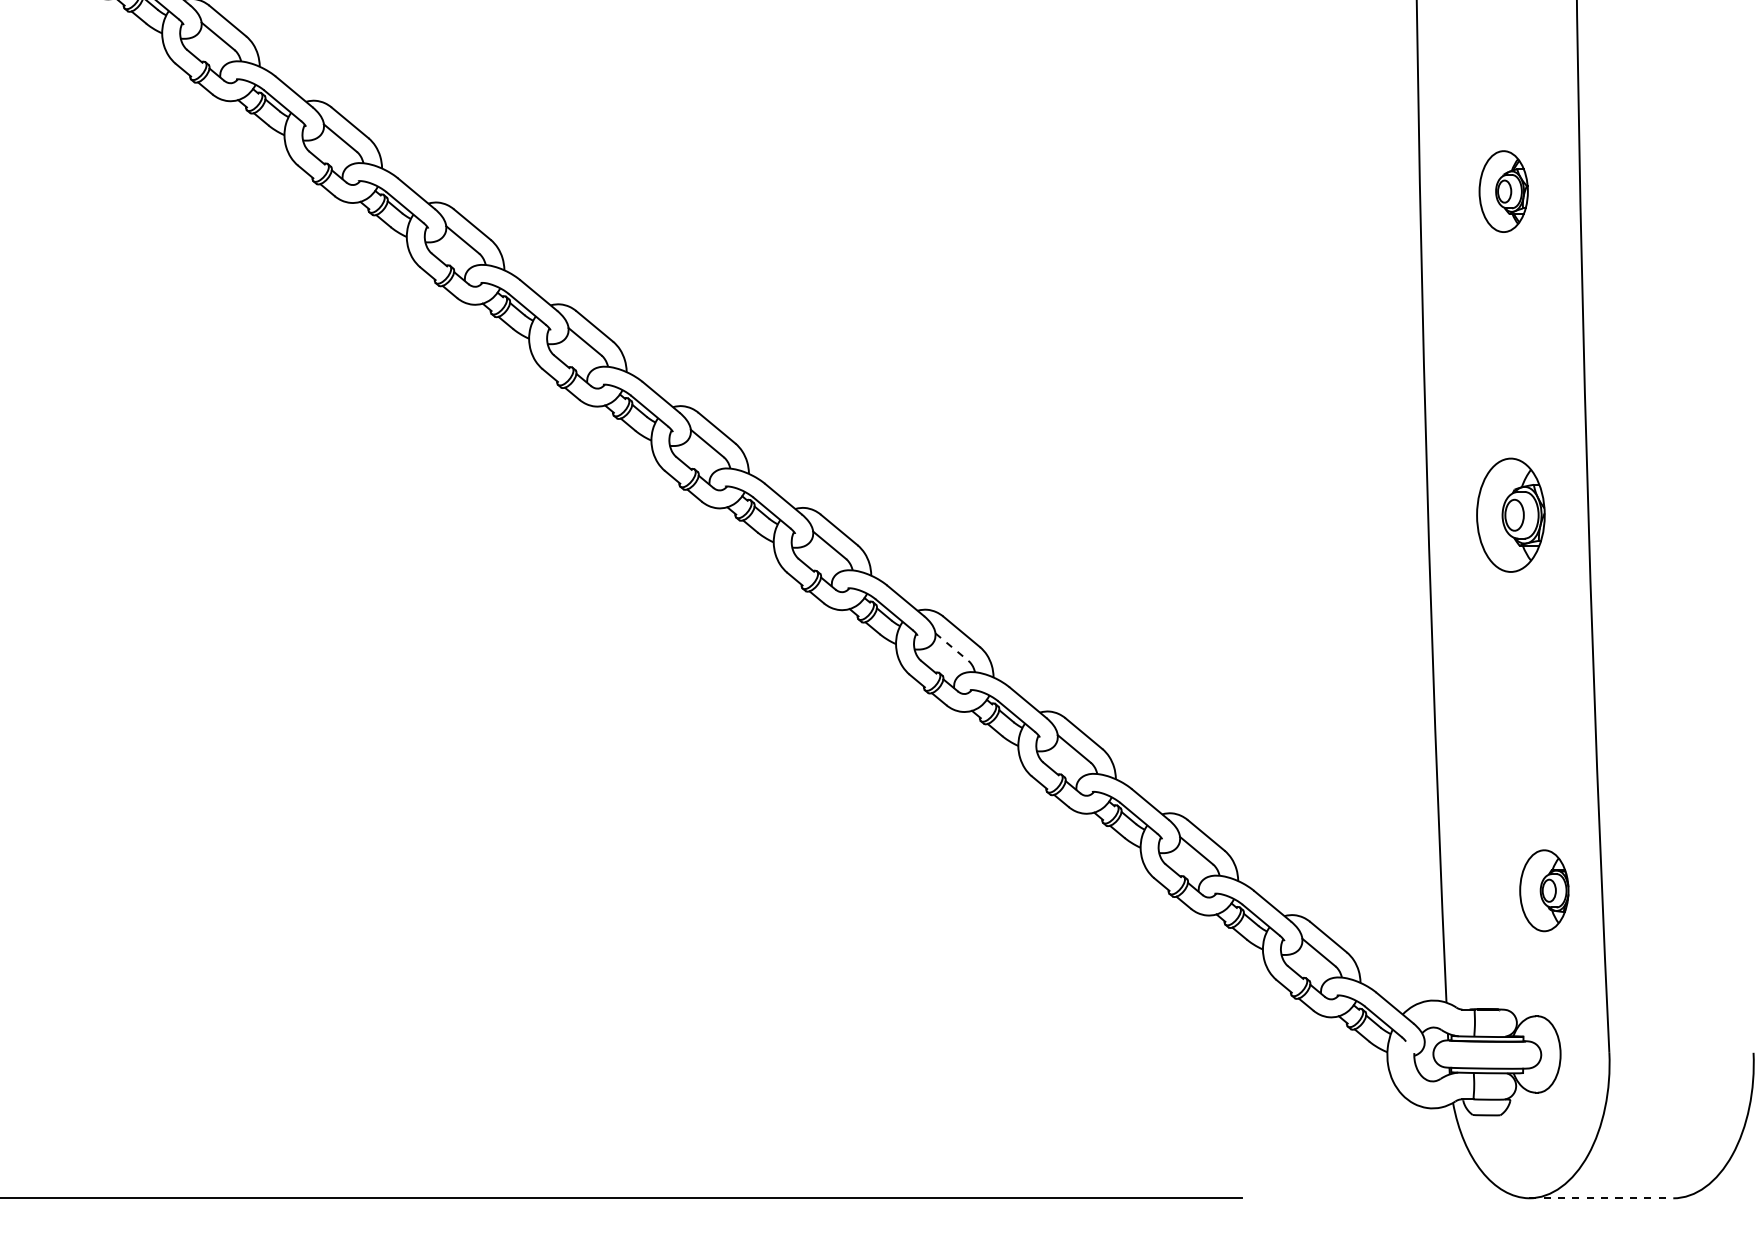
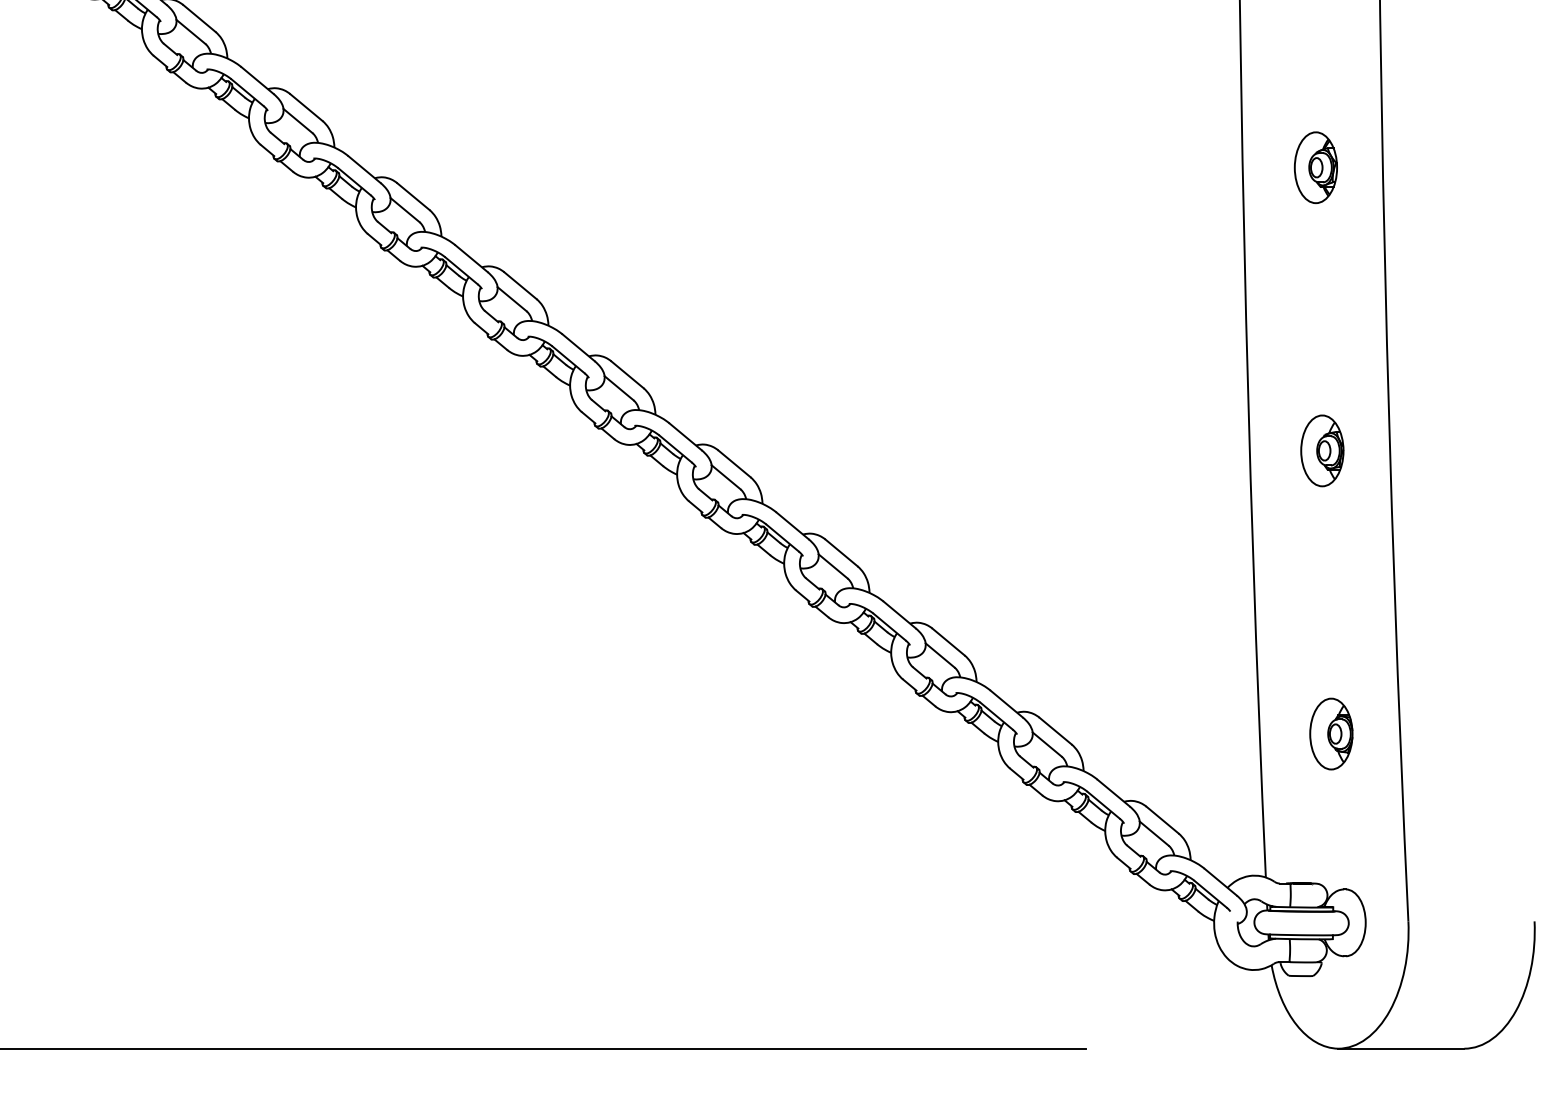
part: (1511, 514) -> (1322, 450), size x0.71
line: (952, 647) -> (833, 566), dashed -> solid
part: (1544, 890) -> (1331, 733), moved
line: (1601, 1198) -> (1401, 1048), dashed -> solid

